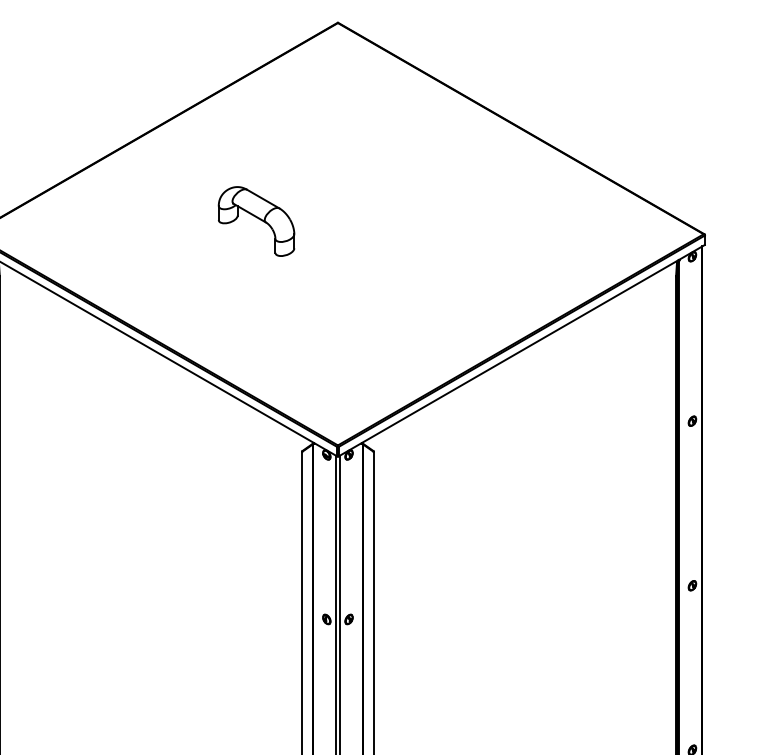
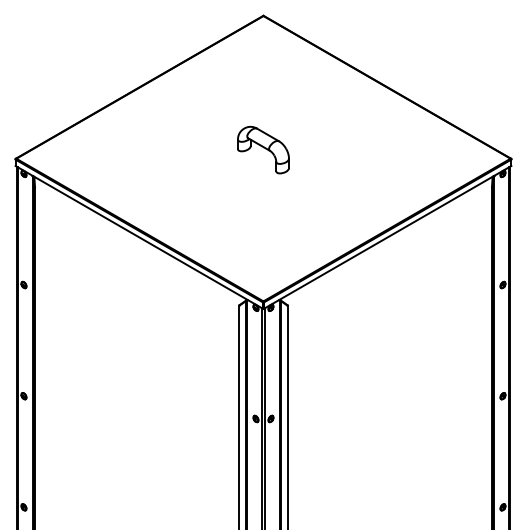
part: (256, 220) -> (263, 149), moved

